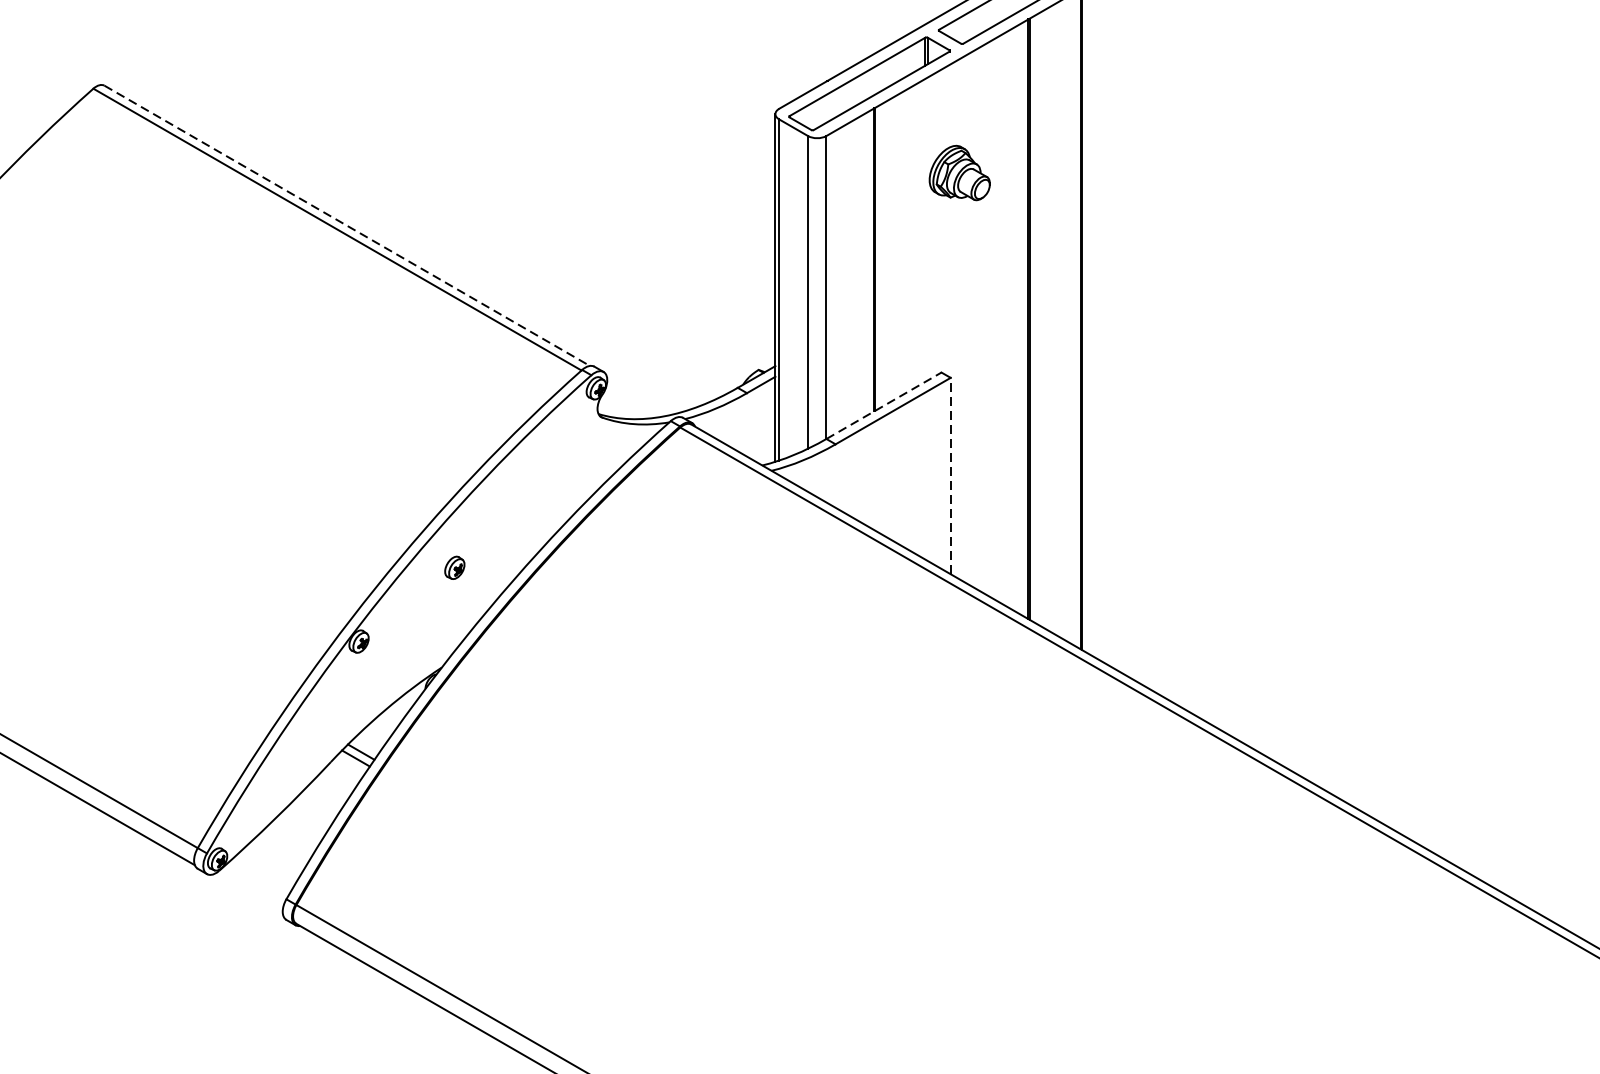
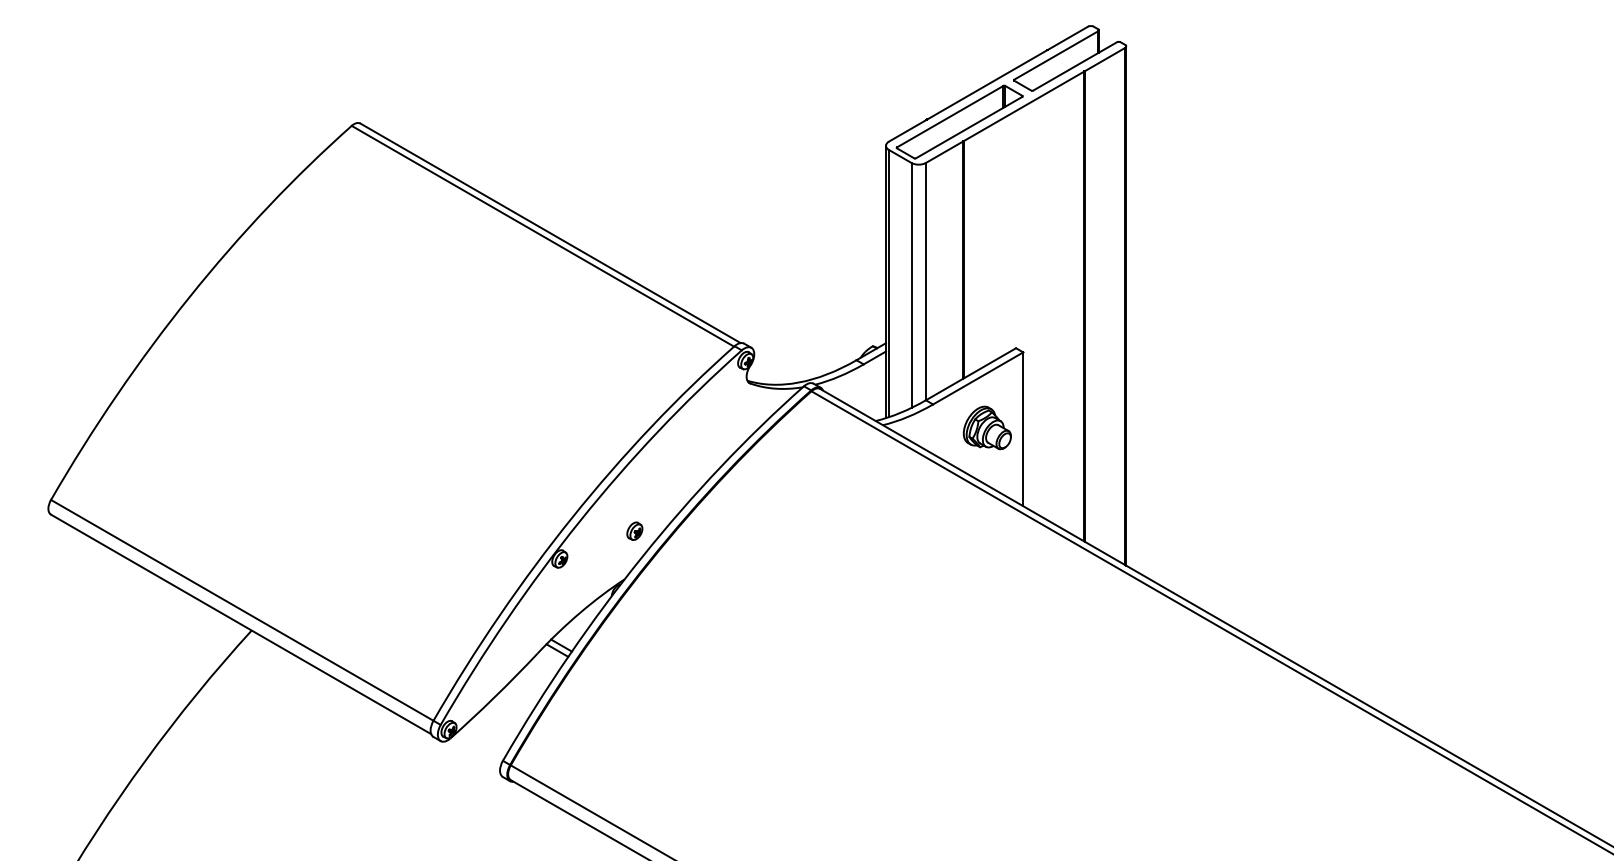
part: (958, 172) -> (986, 427), moved
line: (347, 226) -> (550, 233), dashed -> solid
line: (884, 406) -> (971, 374), dashed -> solid
line: (950, 476) -> (1023, 429), dashed -> solid
part: (454, 566) -> (634, 530), moved

